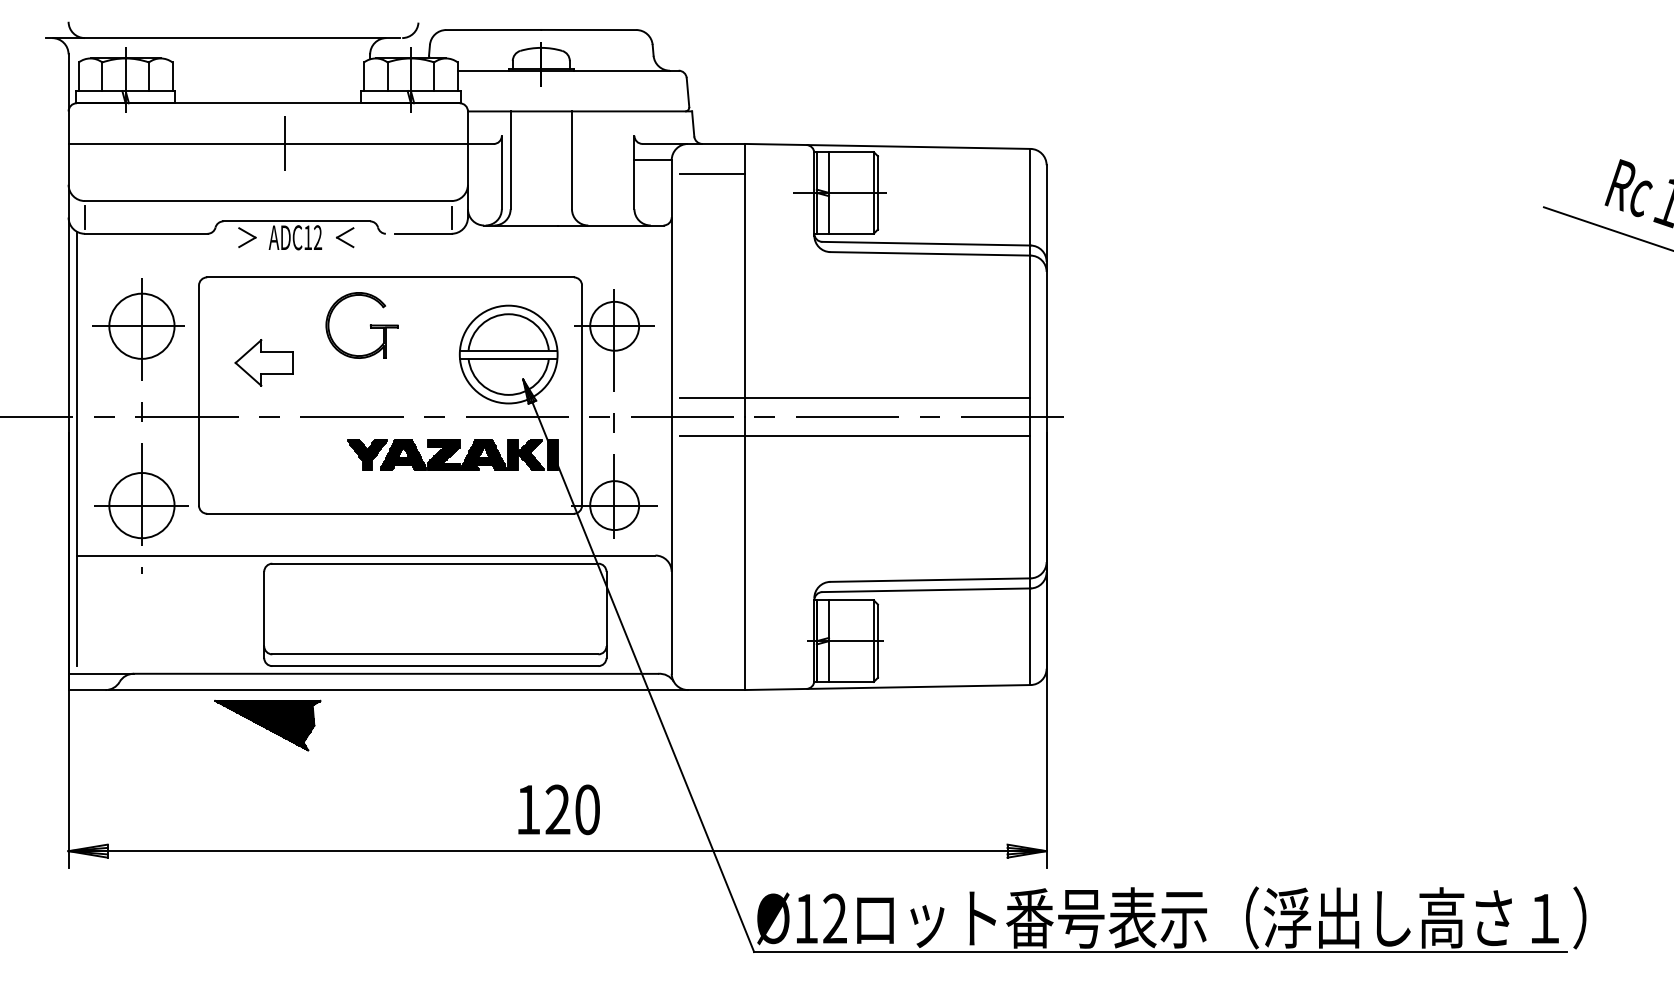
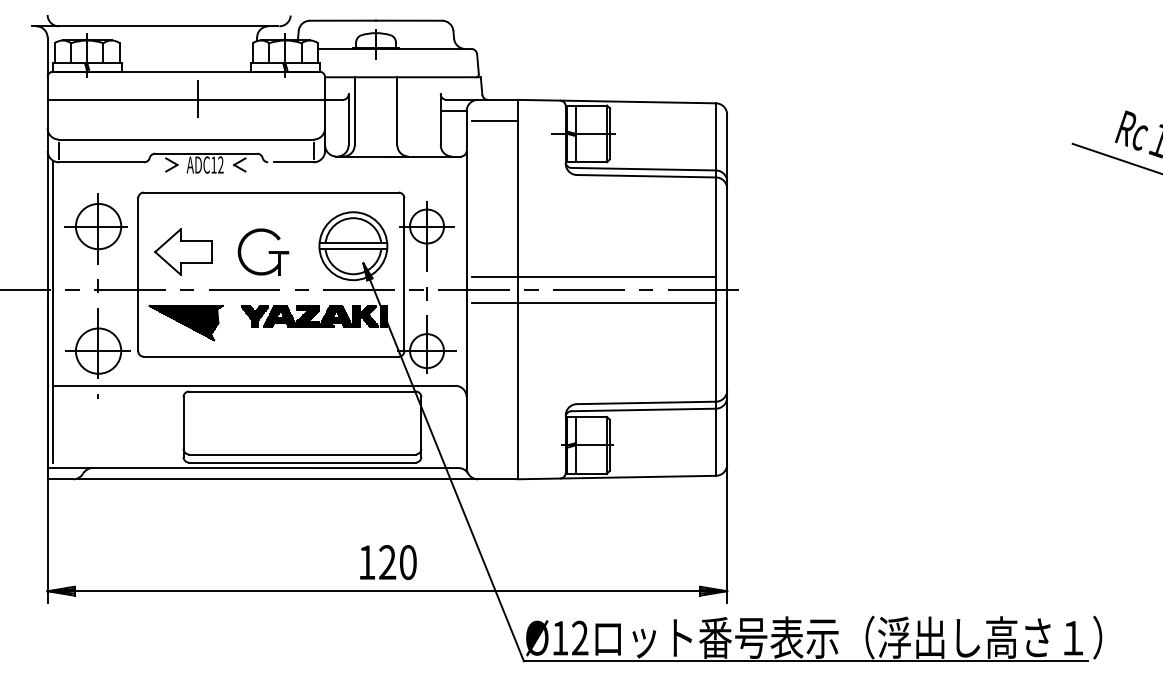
part: (362, 324) -> (263, 251), moved
part: (264, 362) -> (183, 251), size x1.43
part: (267, 724) -> (185, 322), moved

